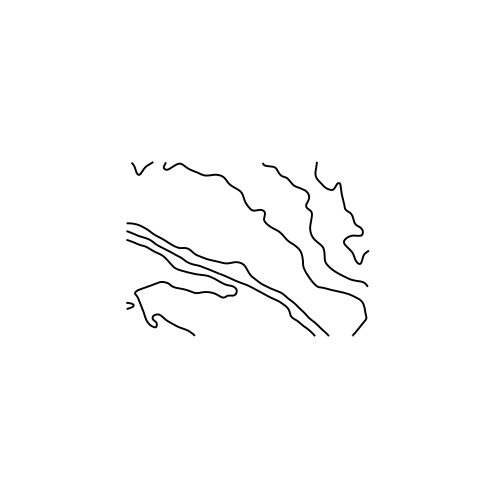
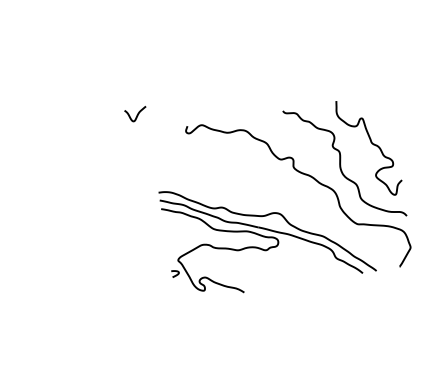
curve: (143, 168) -> (137, 114), moved

